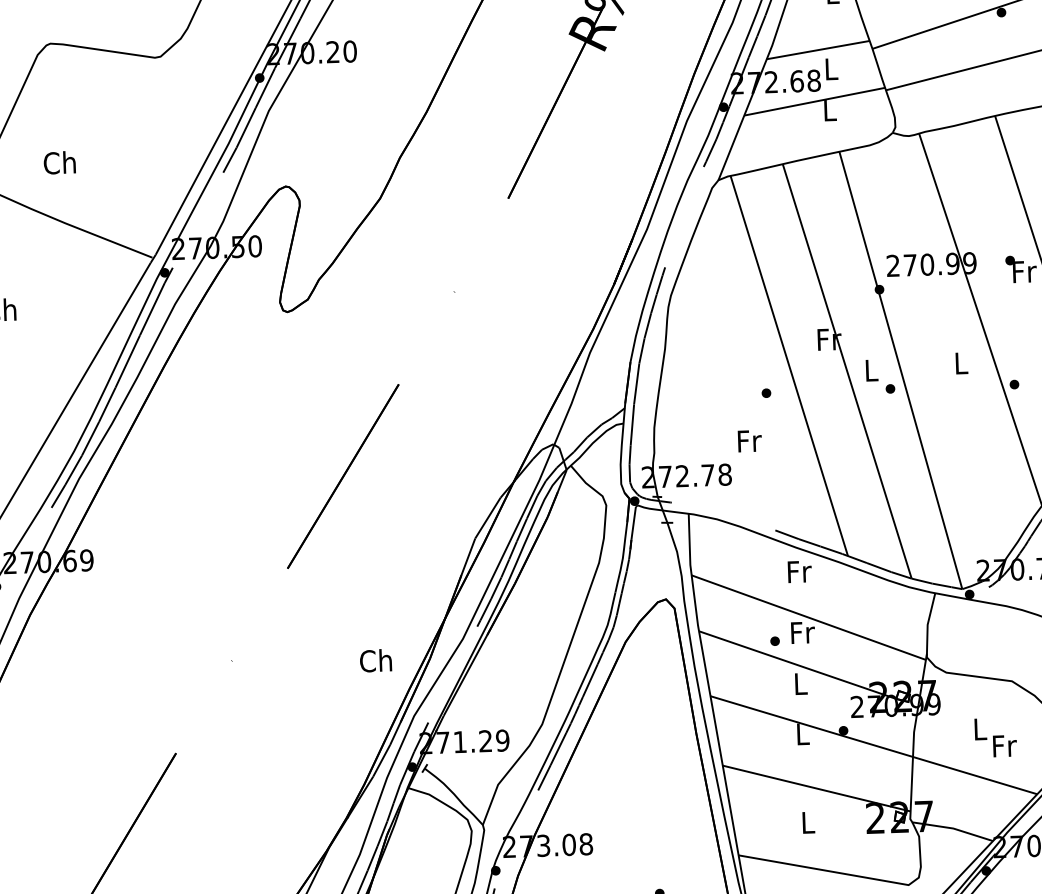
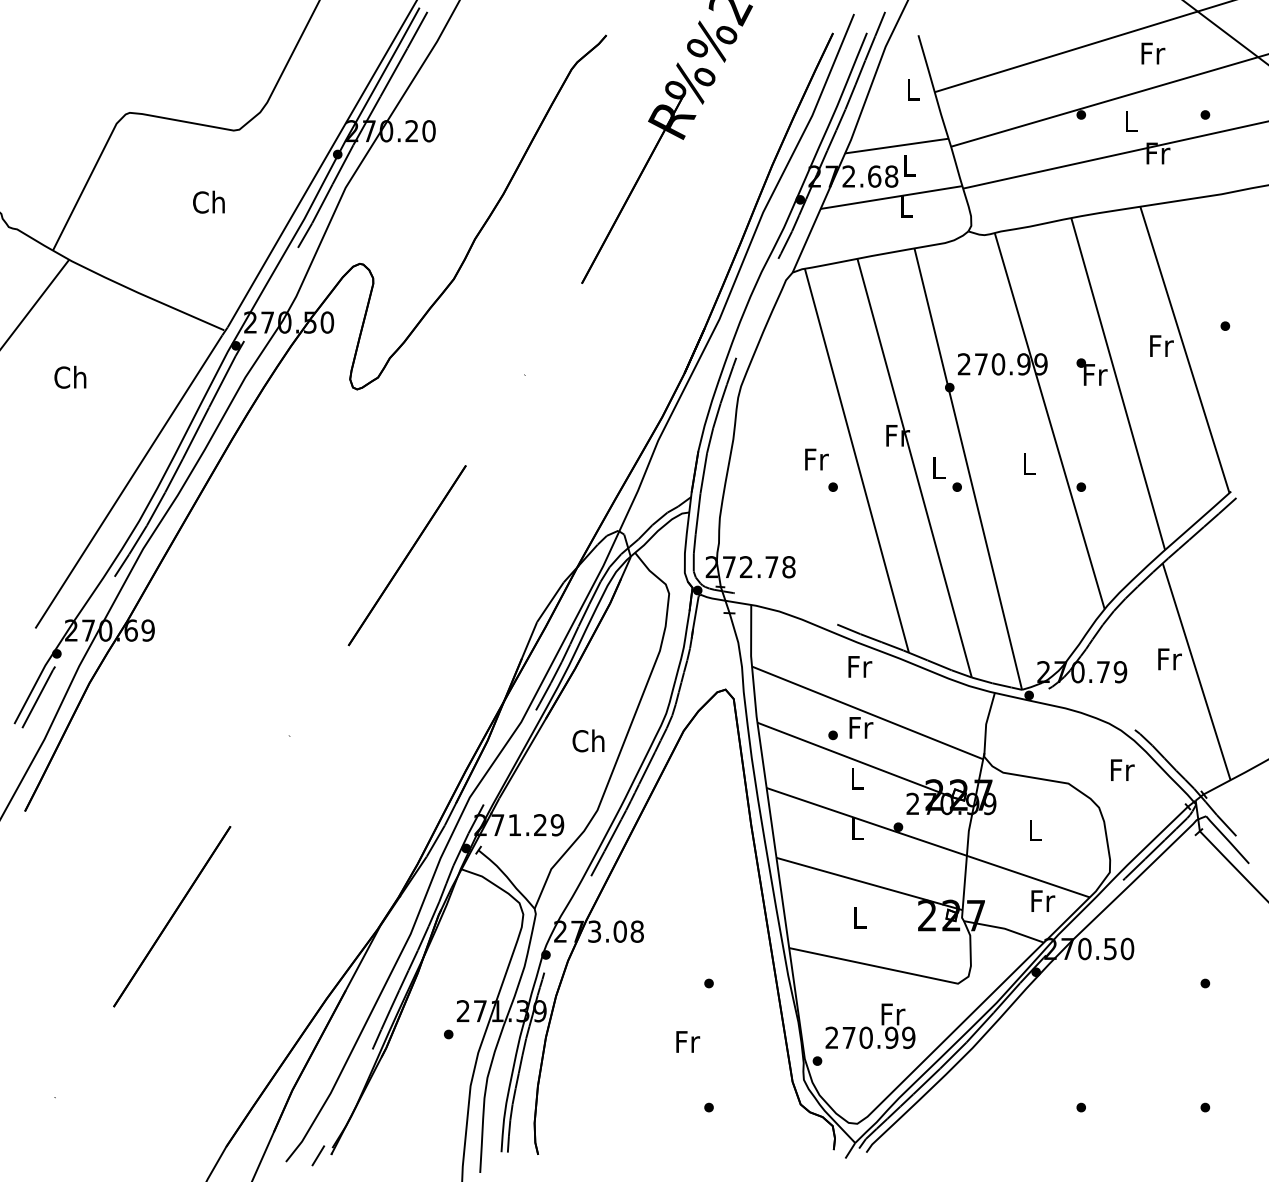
text: (59, 162) -> (208, 201), moved
text: (749, 441) -> (816, 459), moved
text: (375, 660) -> (588, 740), moved
text: (1005, 745) -> (1043, 900), moved

